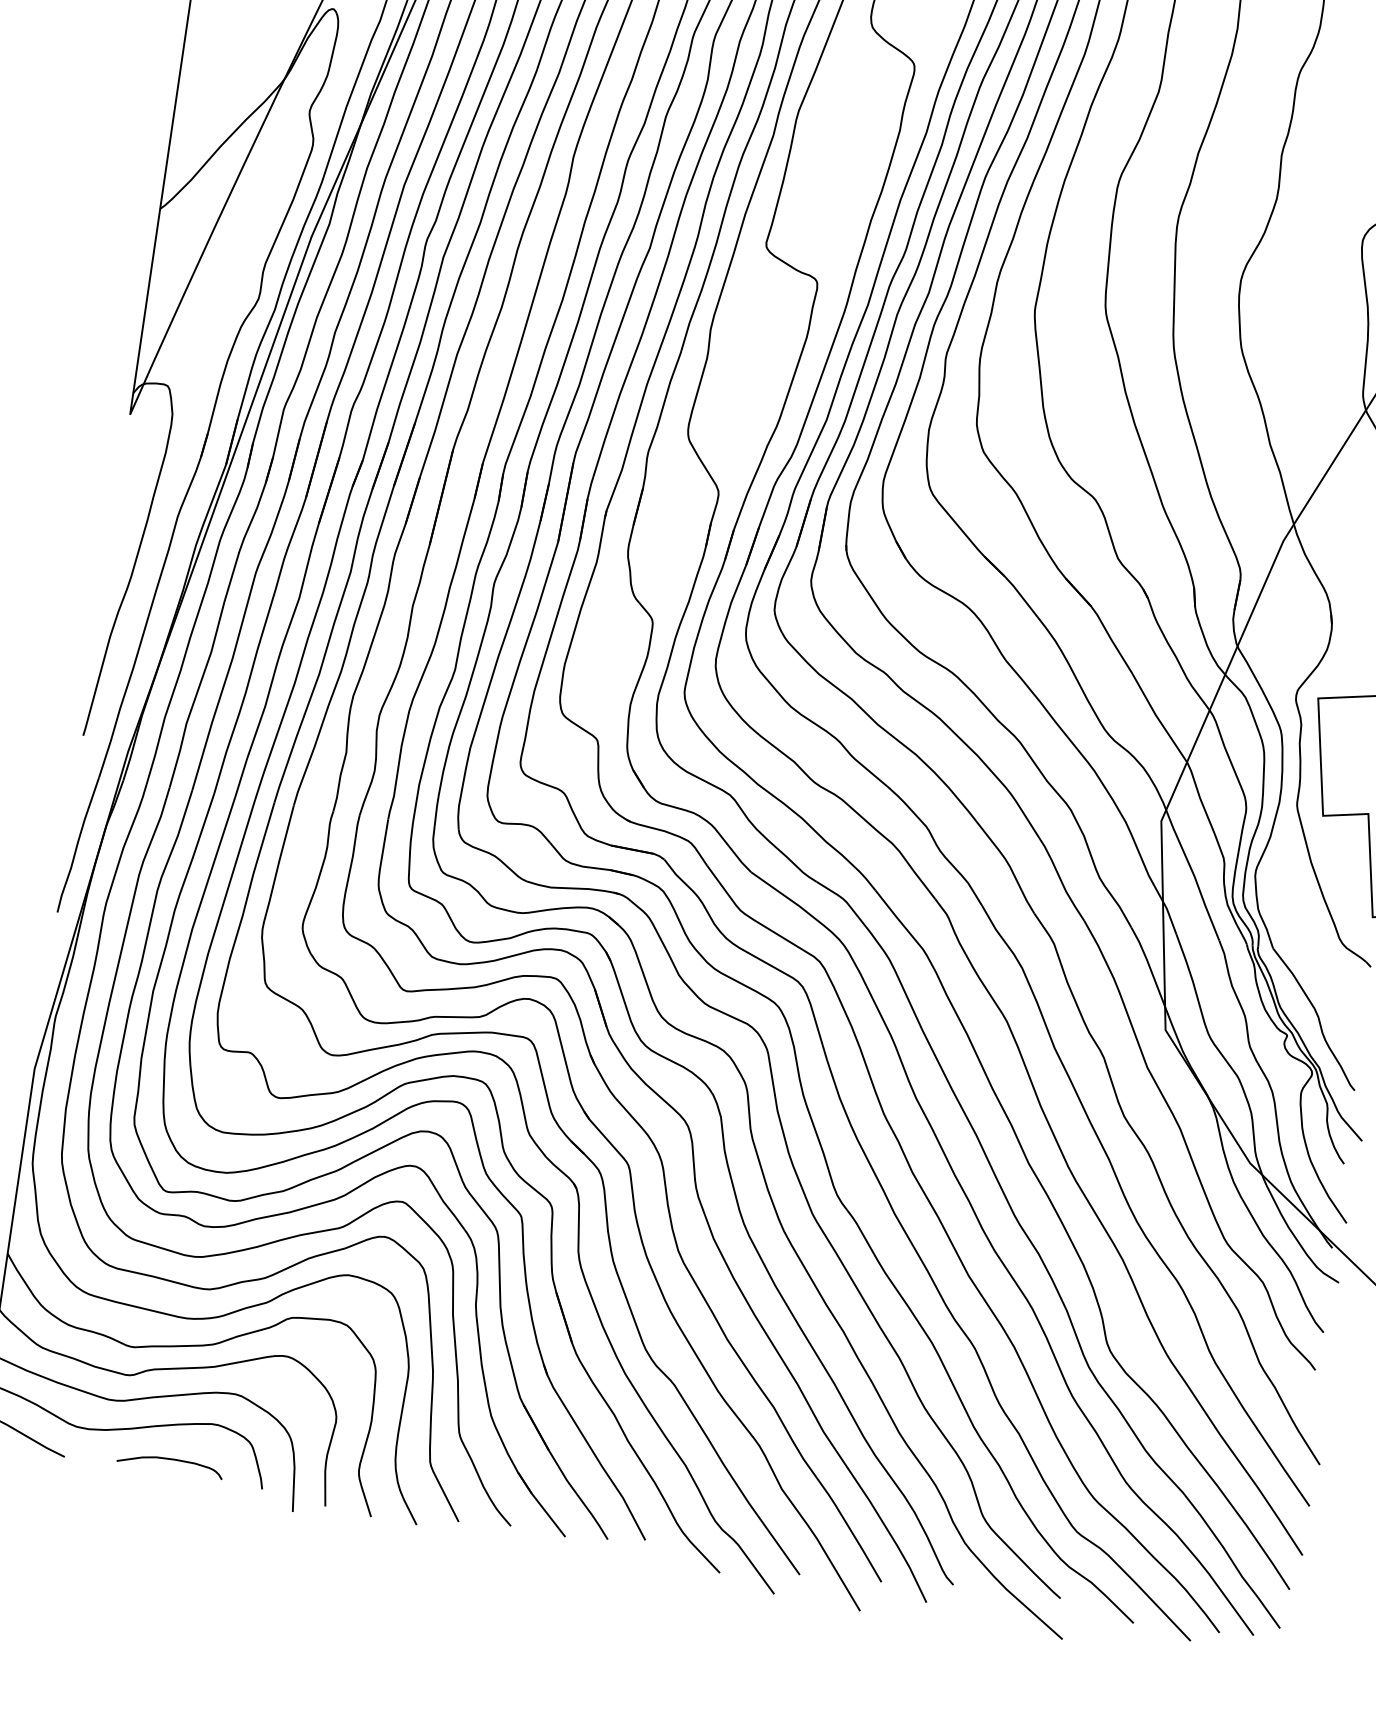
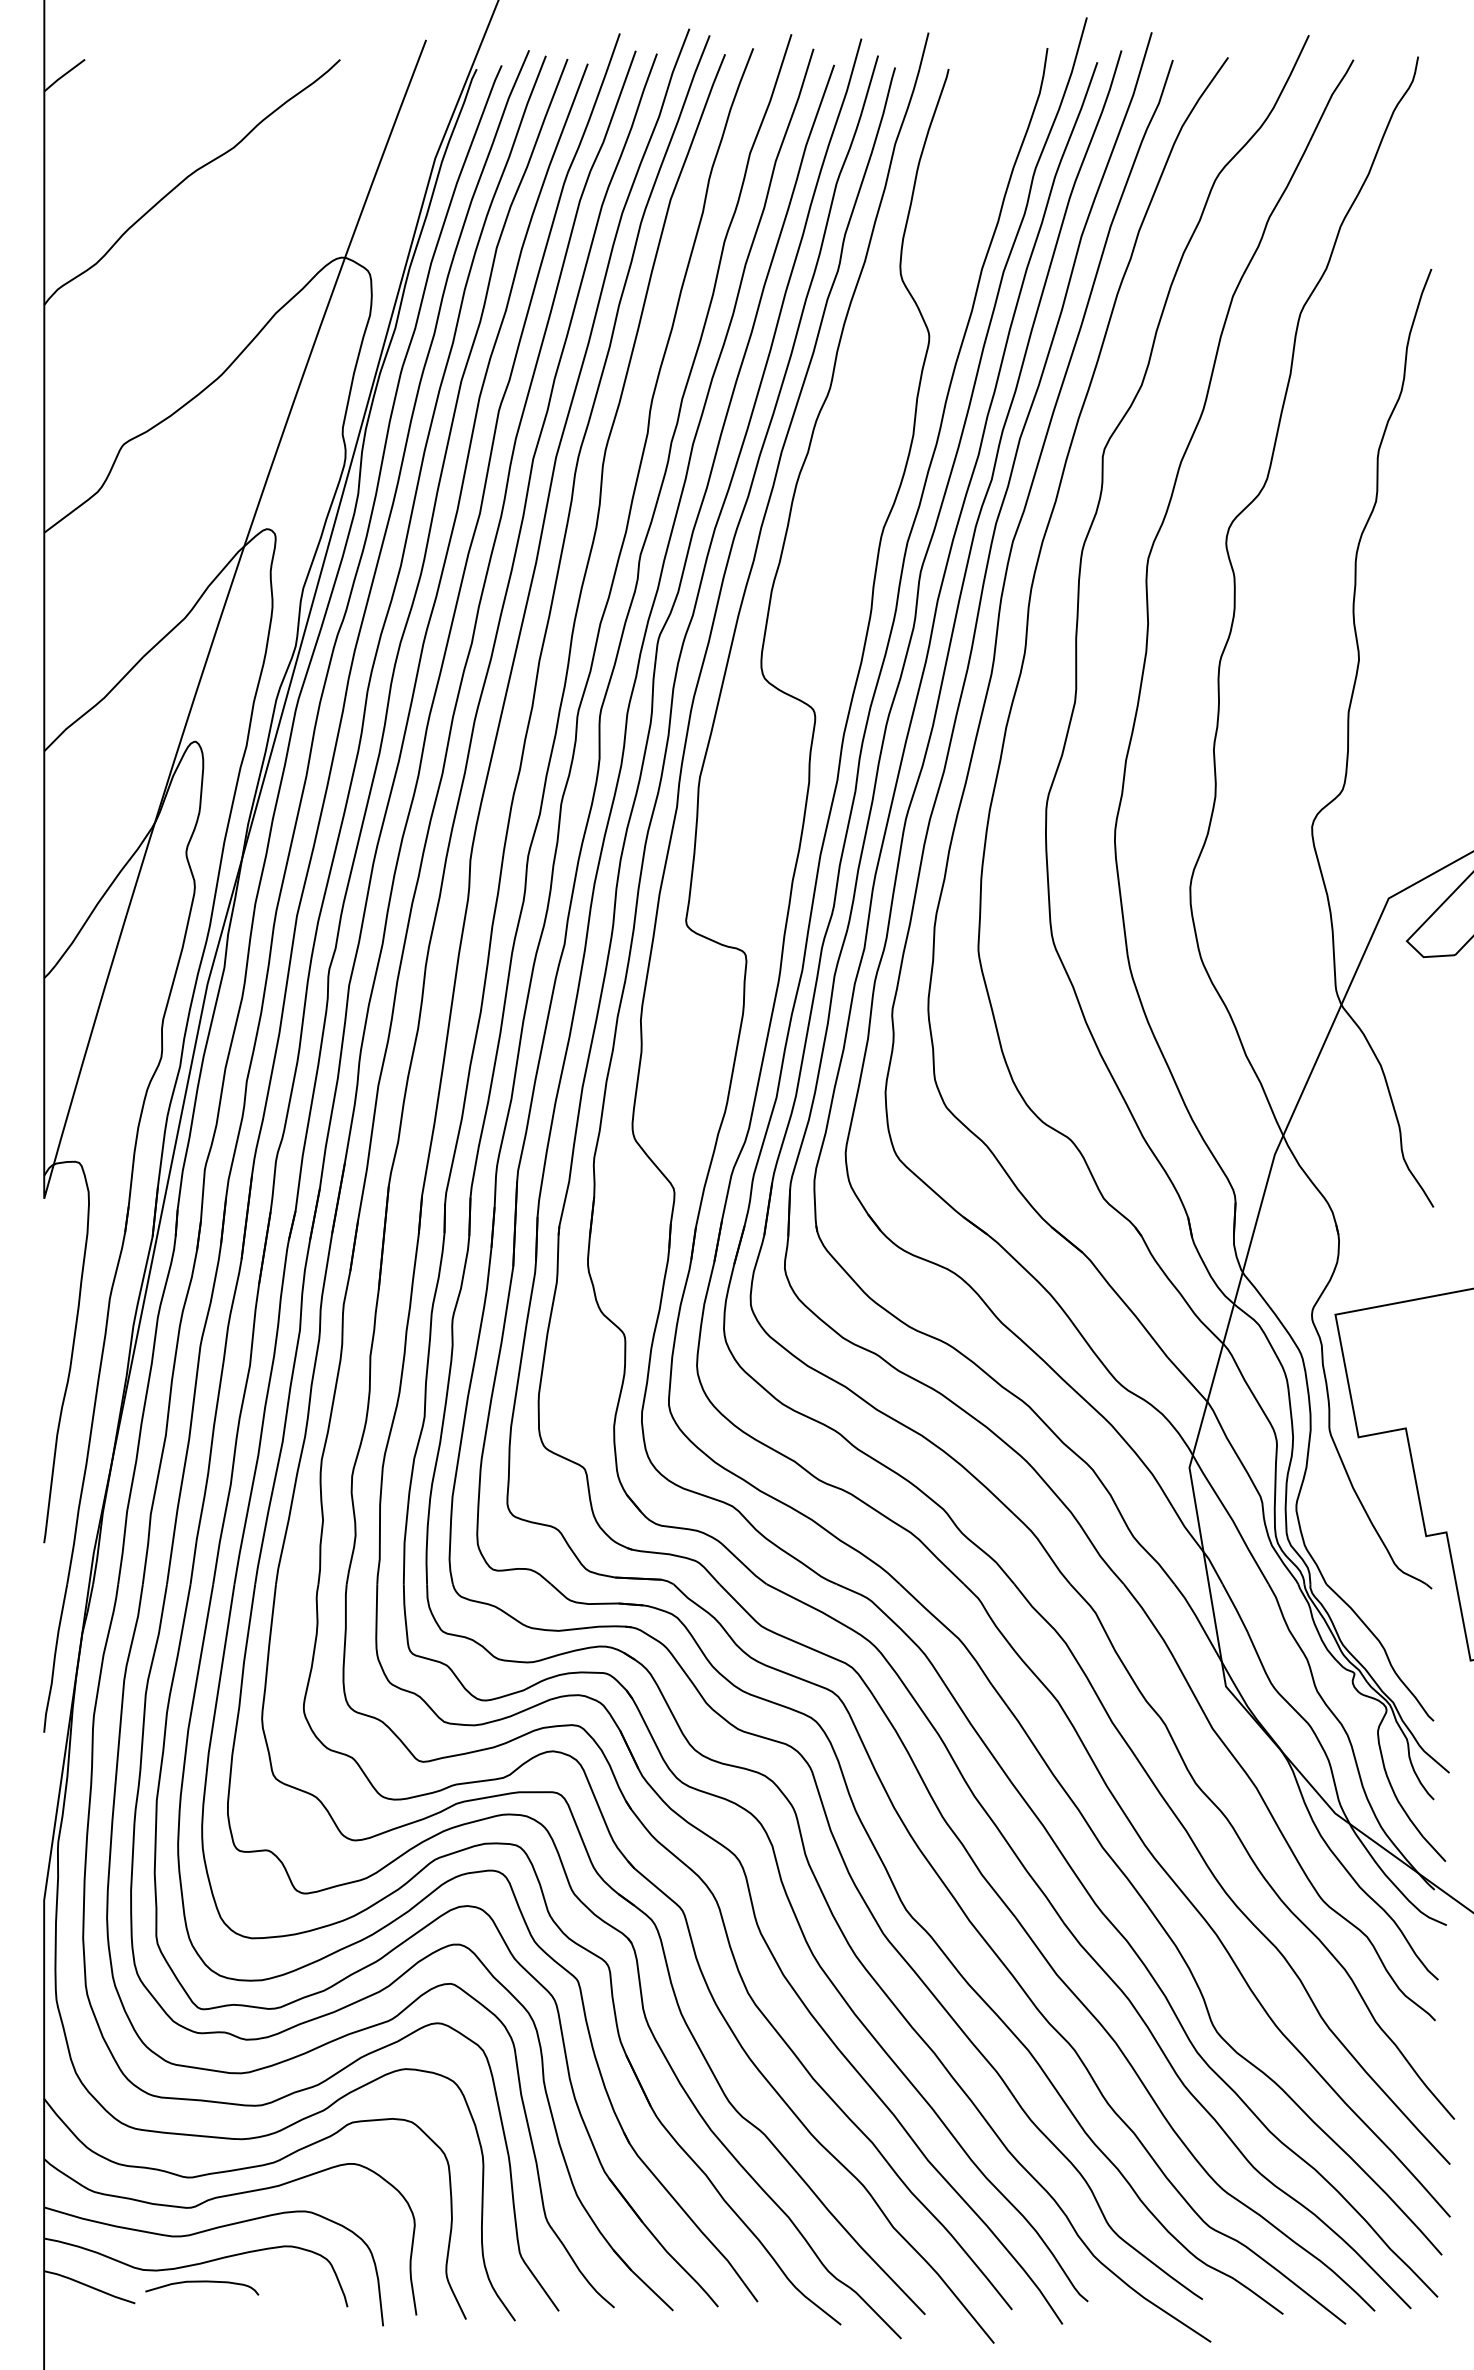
curve: (171, 1460) -> (202, 2282), moved

